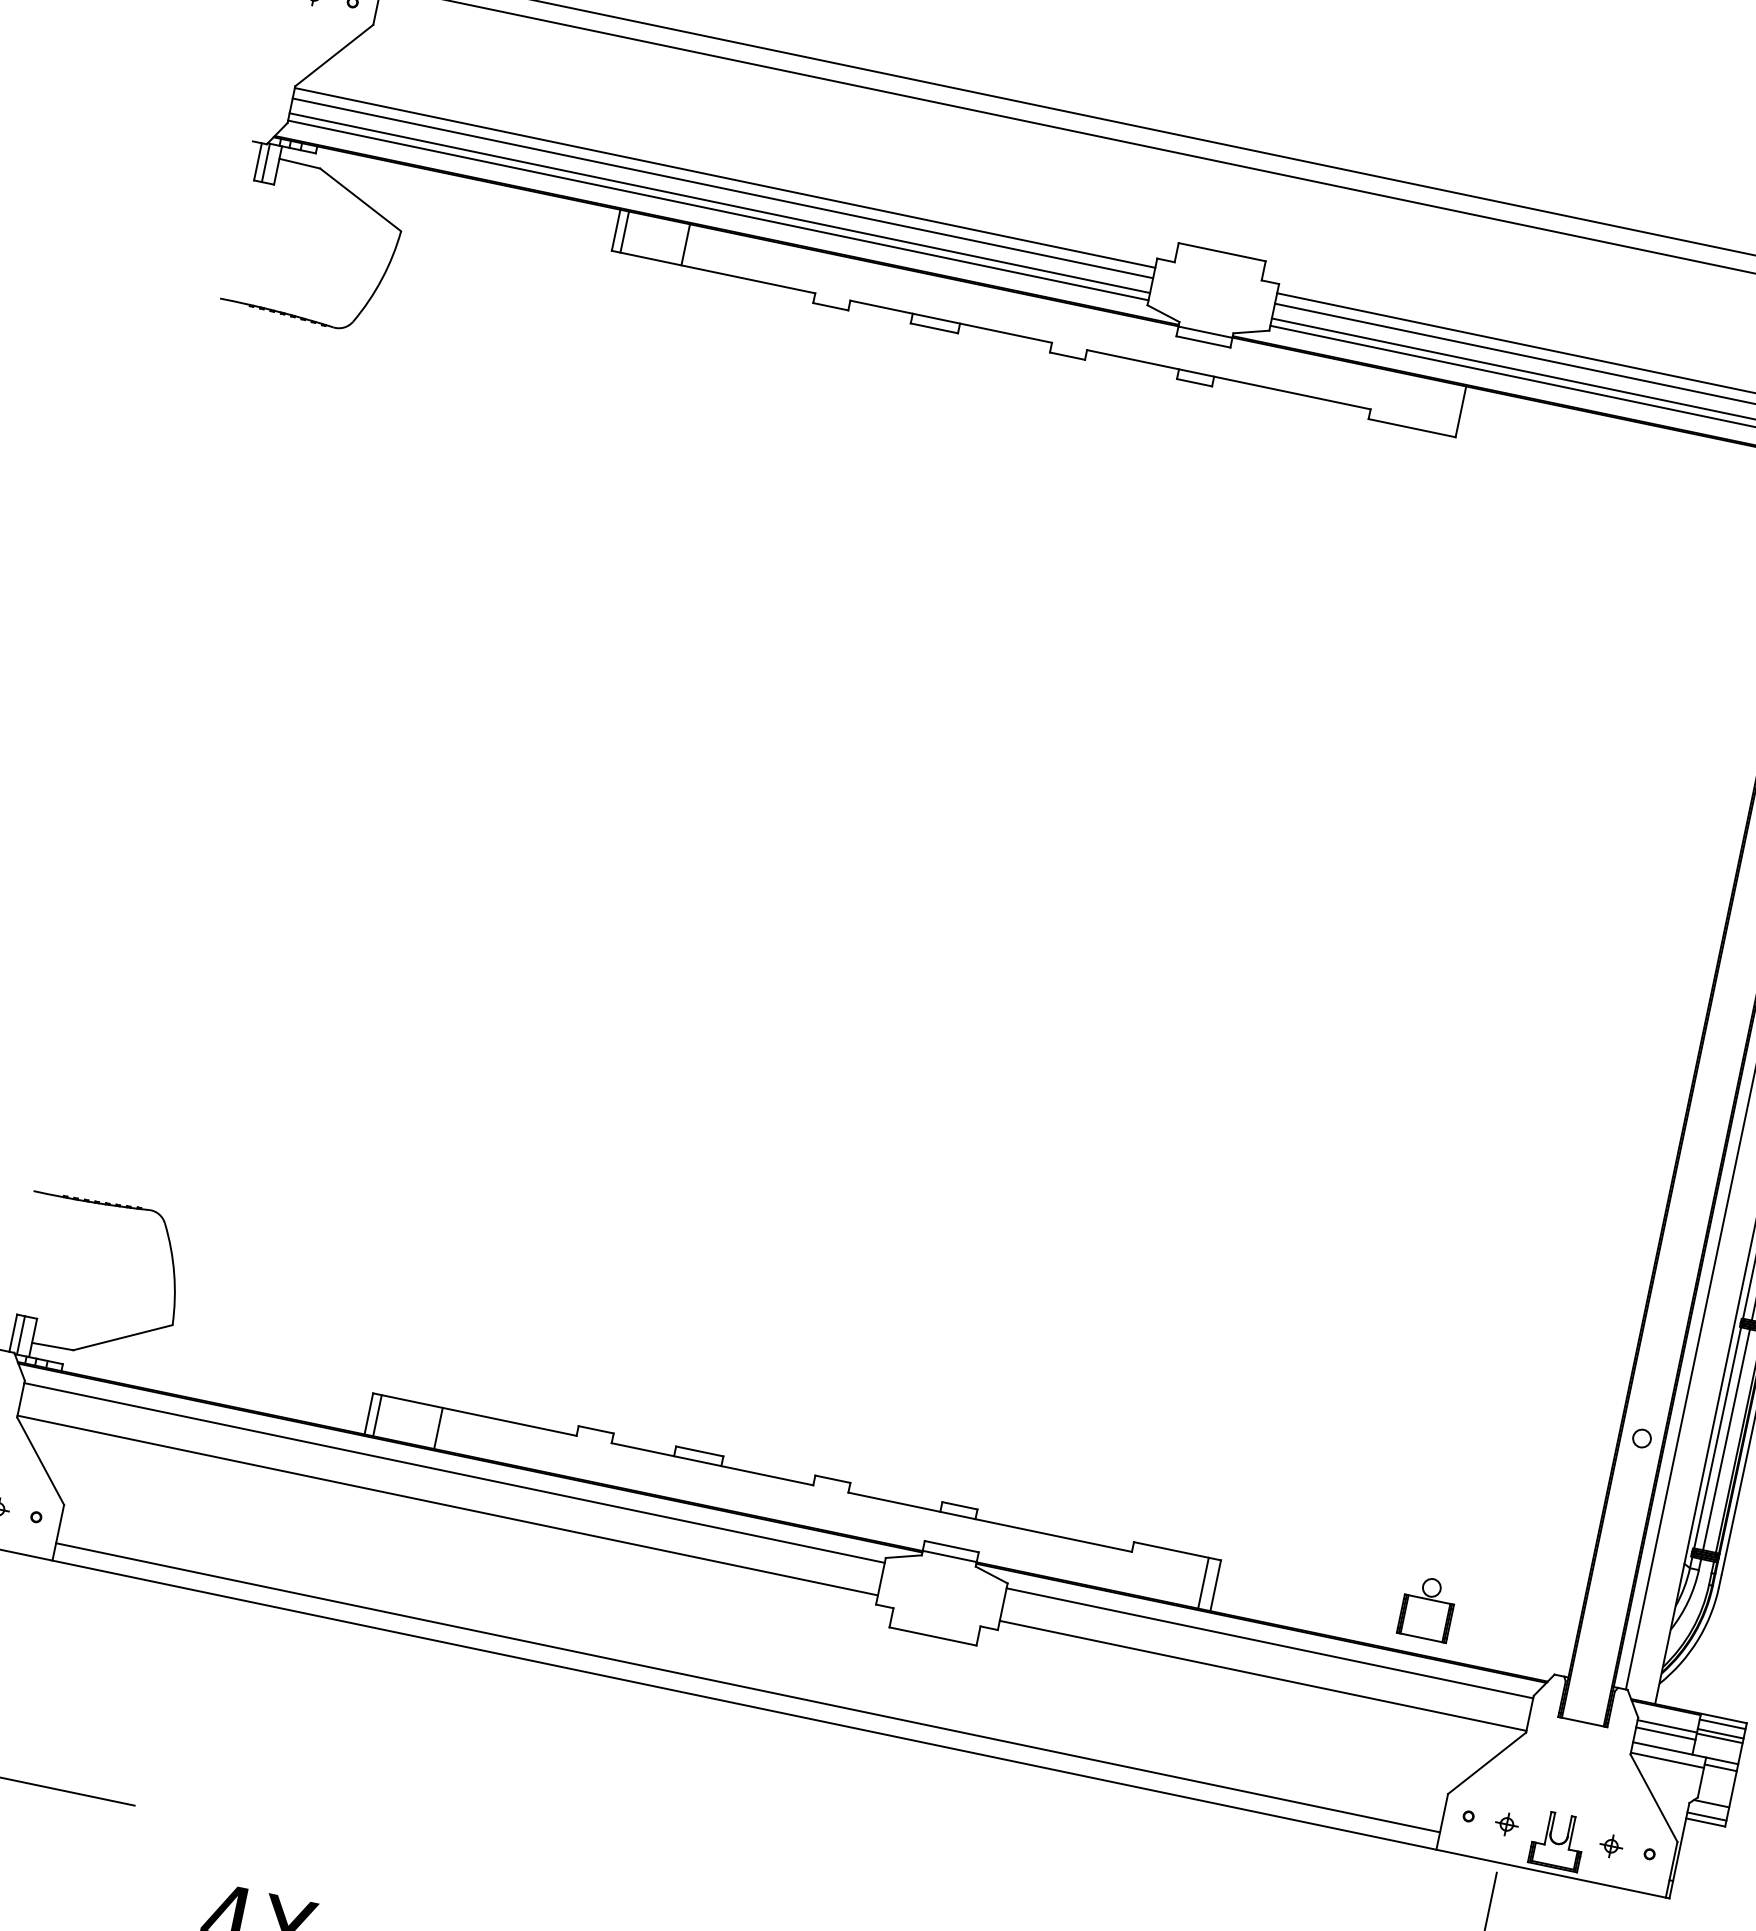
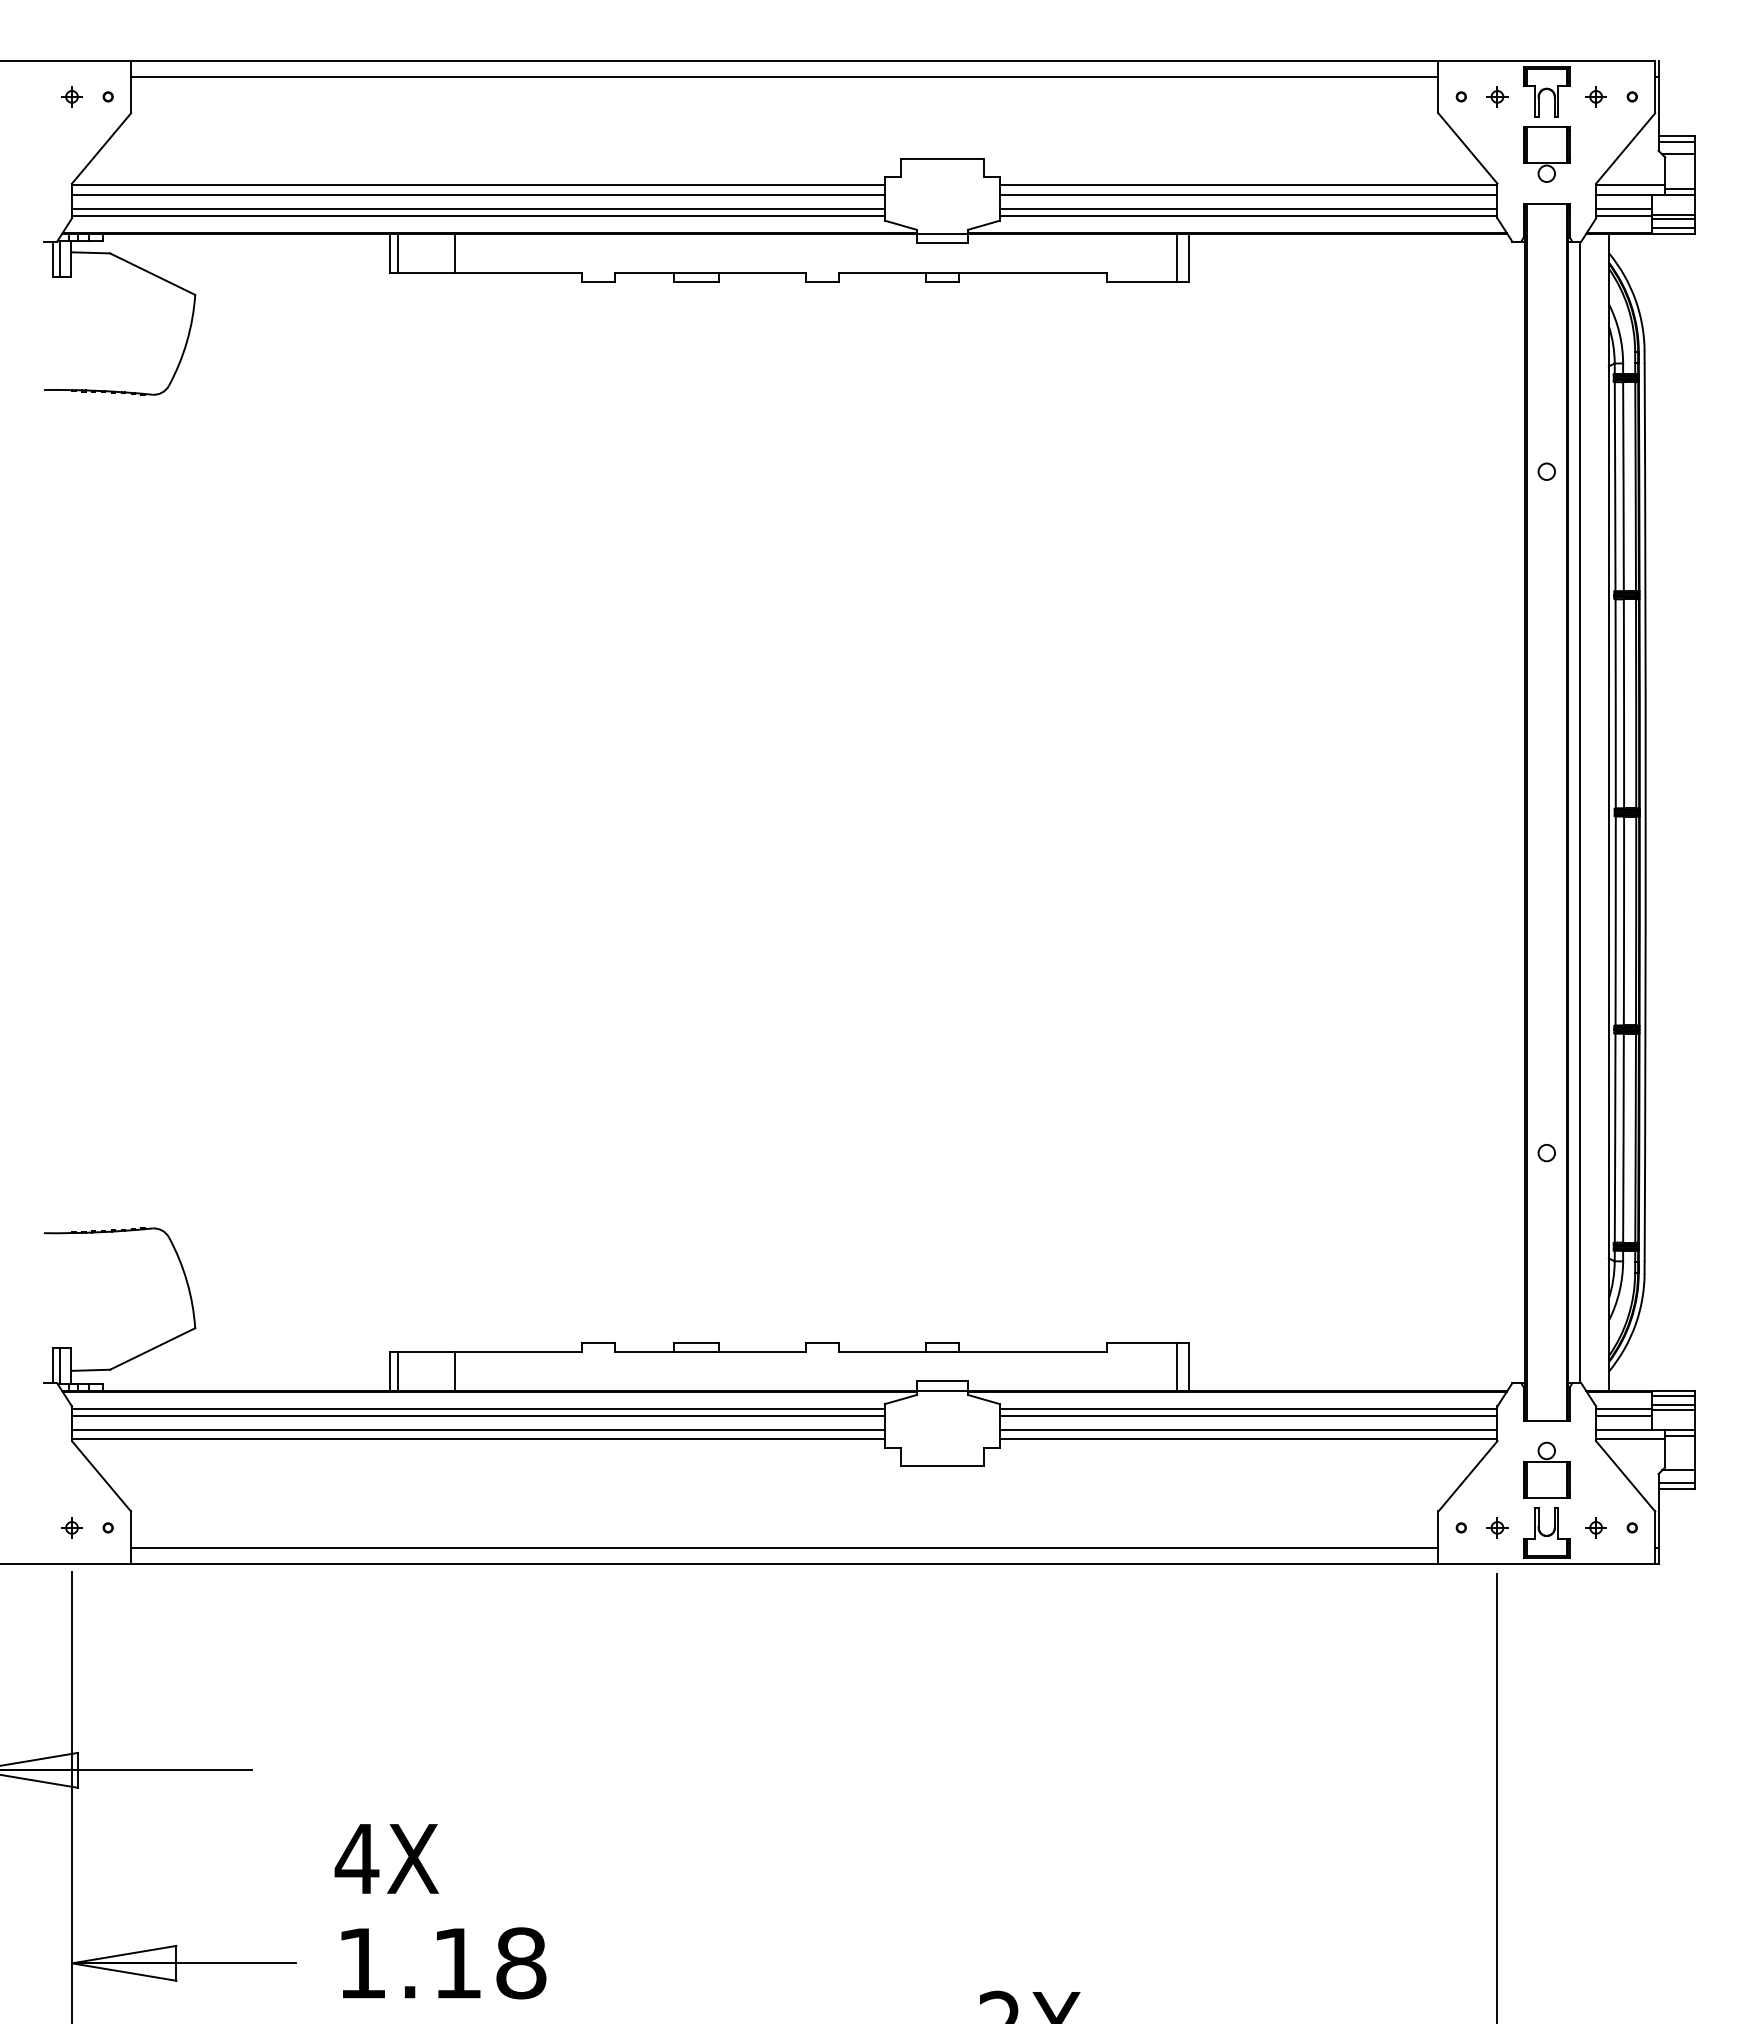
line: (1449, 408) -> (1177, 257), added
line: (453, 1480) -> (478, 1415), added
line: (450, 1494) -> (478, 1429), added
part: (1427, 1607) -> (1546, 1469), moved
line: (1268, 1650) -> (1248, 1415), added
line: (1265, 1665) -> (1248, 1429), added

